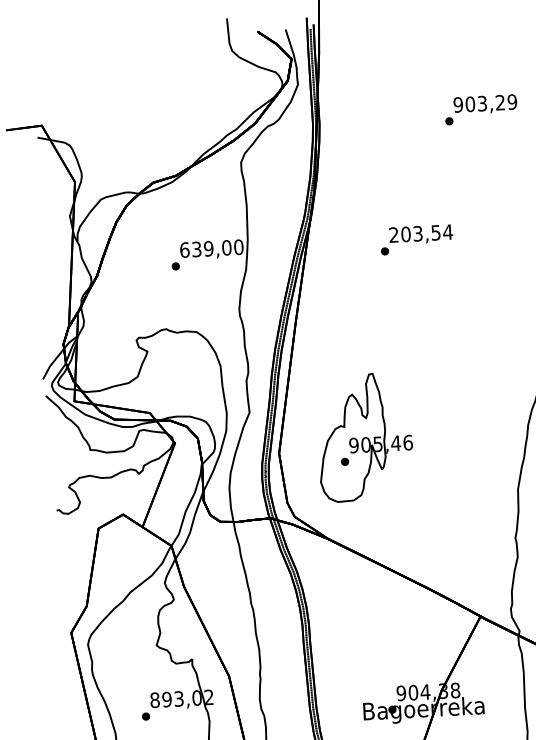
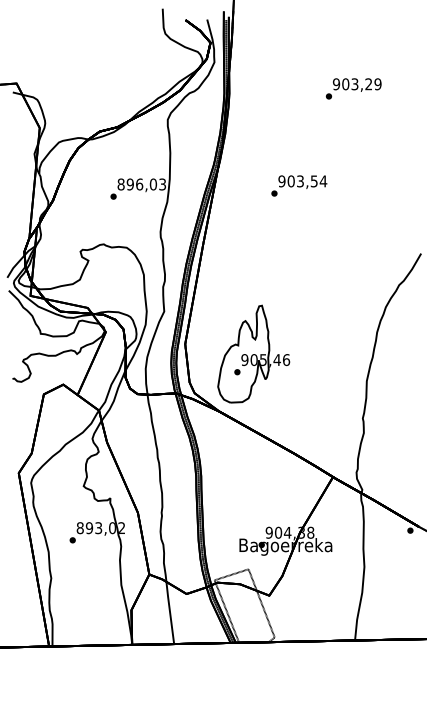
text: (393, 235) -> (281, 181), 203,54 -> 903,54
text: (211, 248) -> (141, 184), 639,00 -> 896,03
part: (364, 436) -> (253, 353), moved

